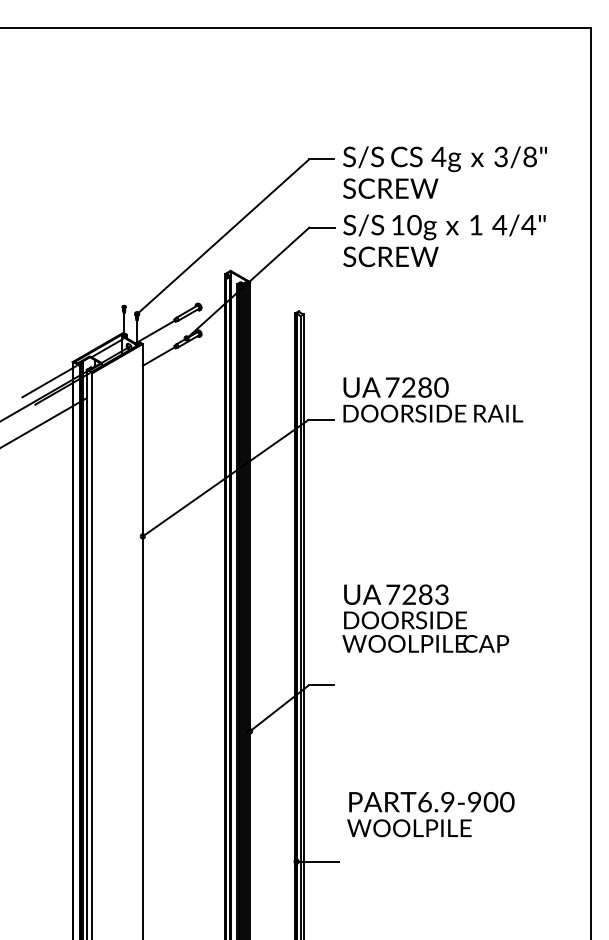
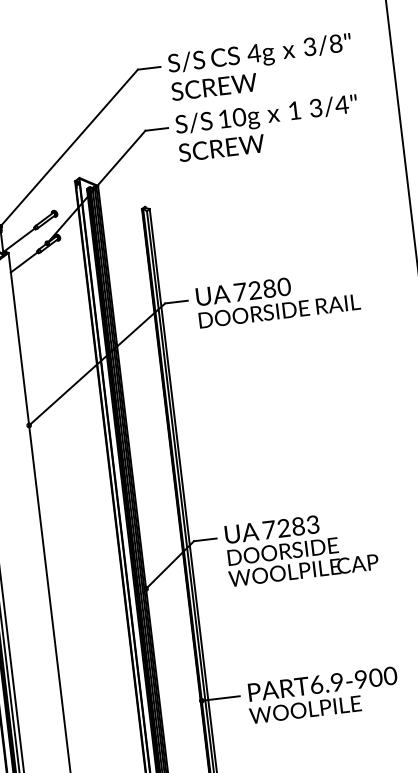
text: (499, 224) -> (315, 107), 4/4" -> 3/4"
text: (433, 399) -> (278, 298), moved
text: (425, 618) -> (300, 547), moved
text: (430, 814) -> (322, 695), moved

